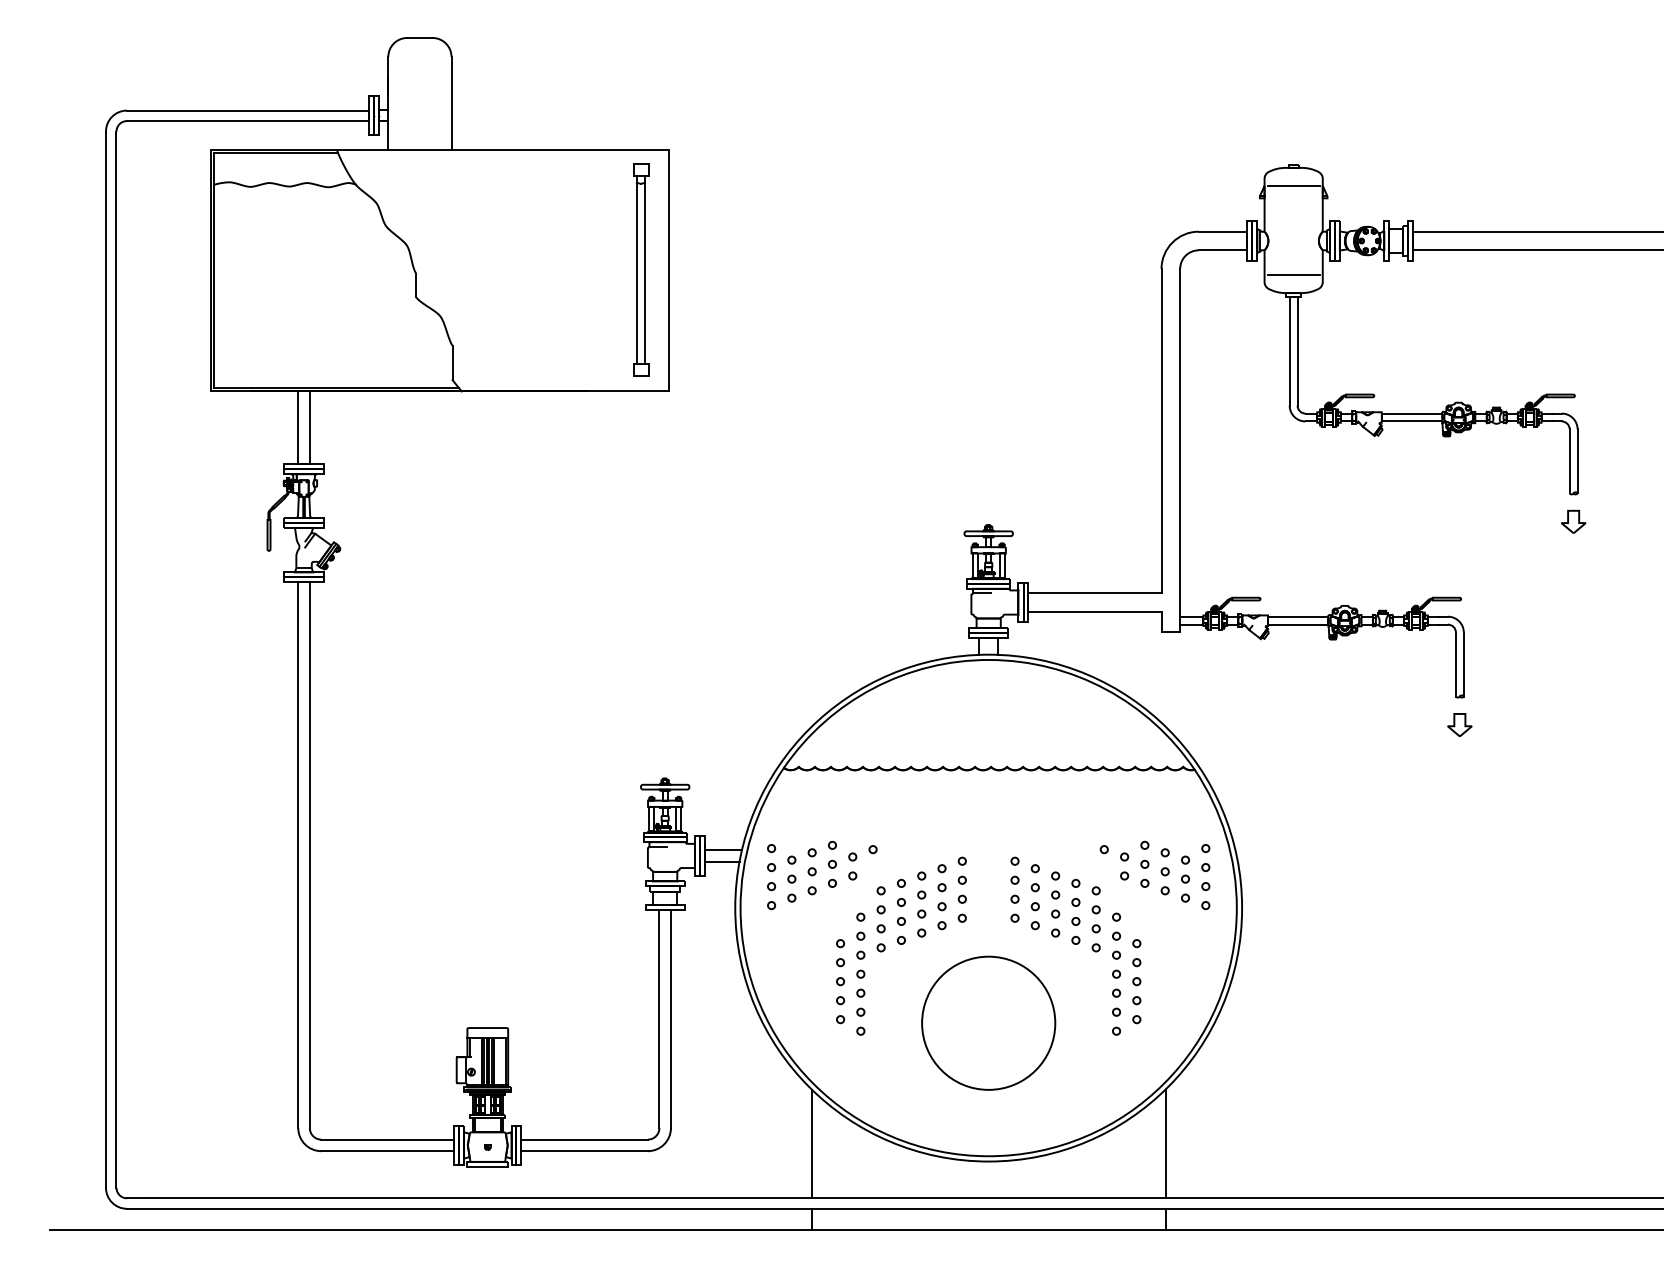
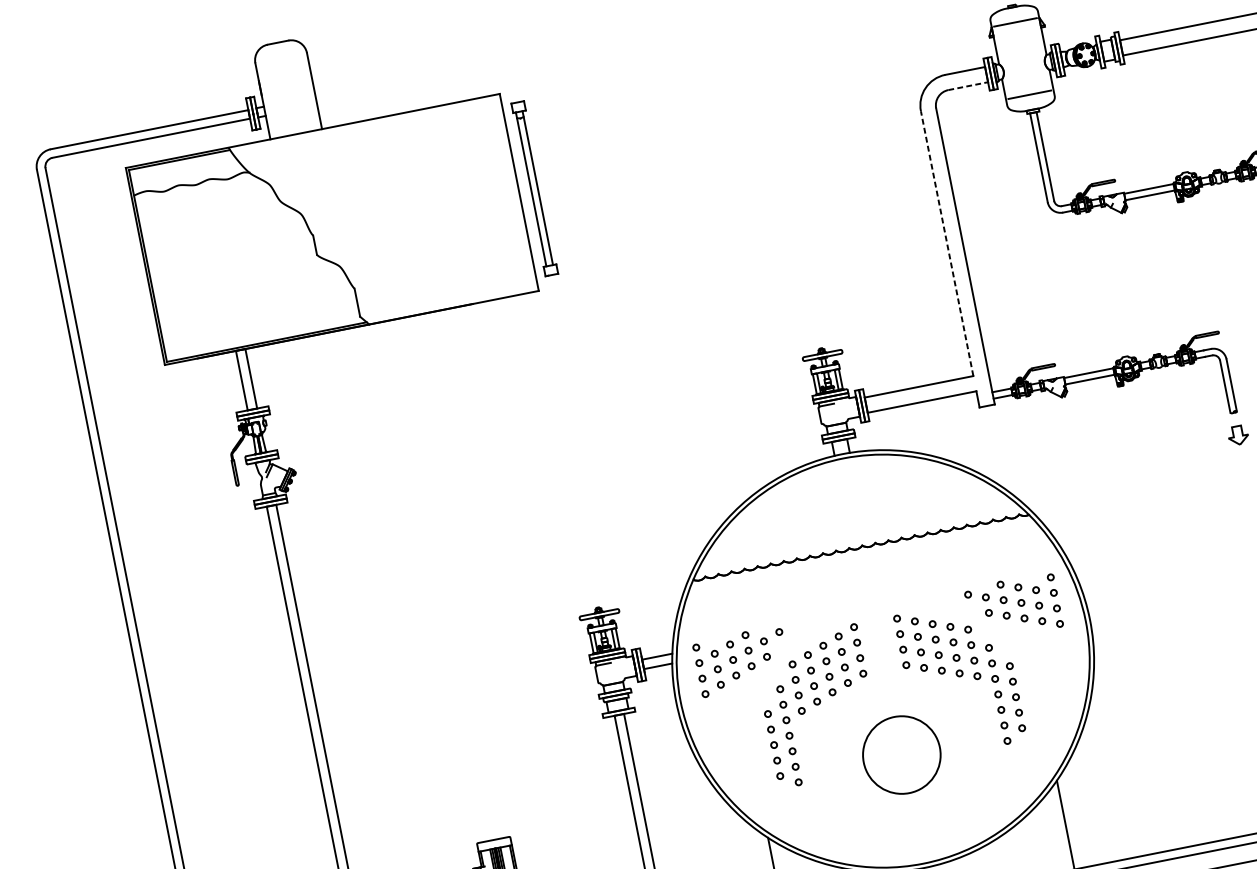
line: (1223, 250) -> (968, 86), solid -> dashed
part: (641, 269) -> (534, 188), moved
line: (1161, 430) -> (947, 243), solid -> dashed
circle: (988, 1022) -> (901, 754), size x0.7

